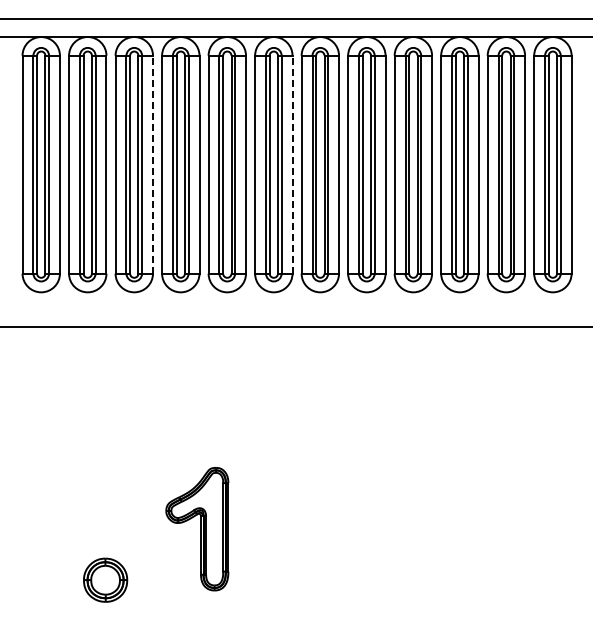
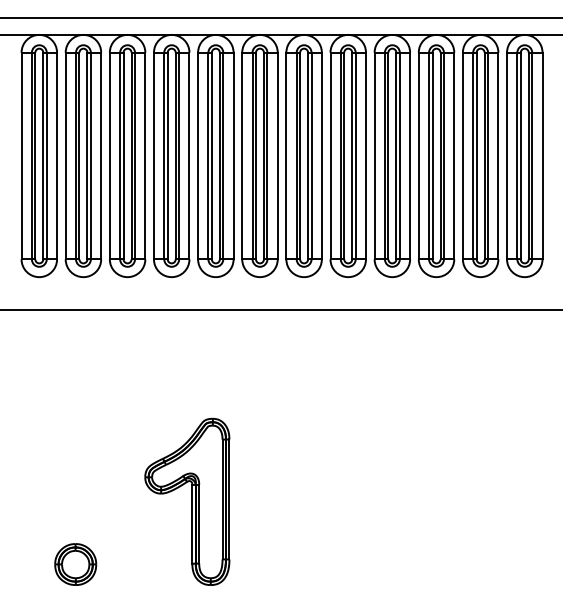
line: (152, 164) -> (144, 155), dashed -> solid
line: (292, 164) -> (277, 155), dashed -> solid
part: (197, 528) -> (187, 501), size x1.43
part: (105, 579) -> (75, 563), moved

